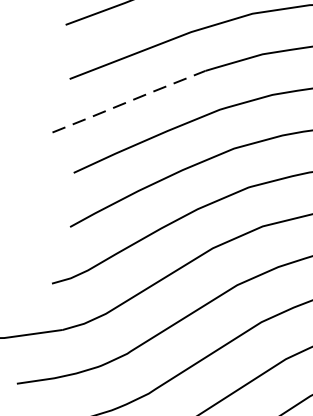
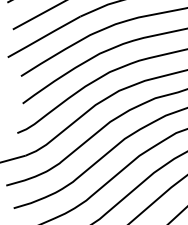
line: (128, 100) -> (43, 36), dashed -> solid

